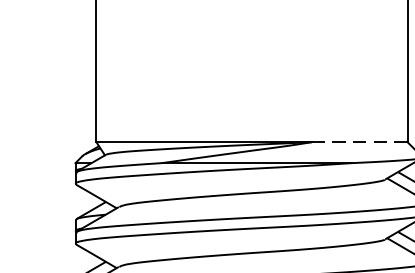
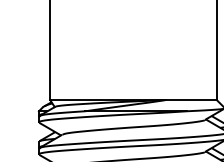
line: (360, 143) -> (191, 100), dashed -> solid

